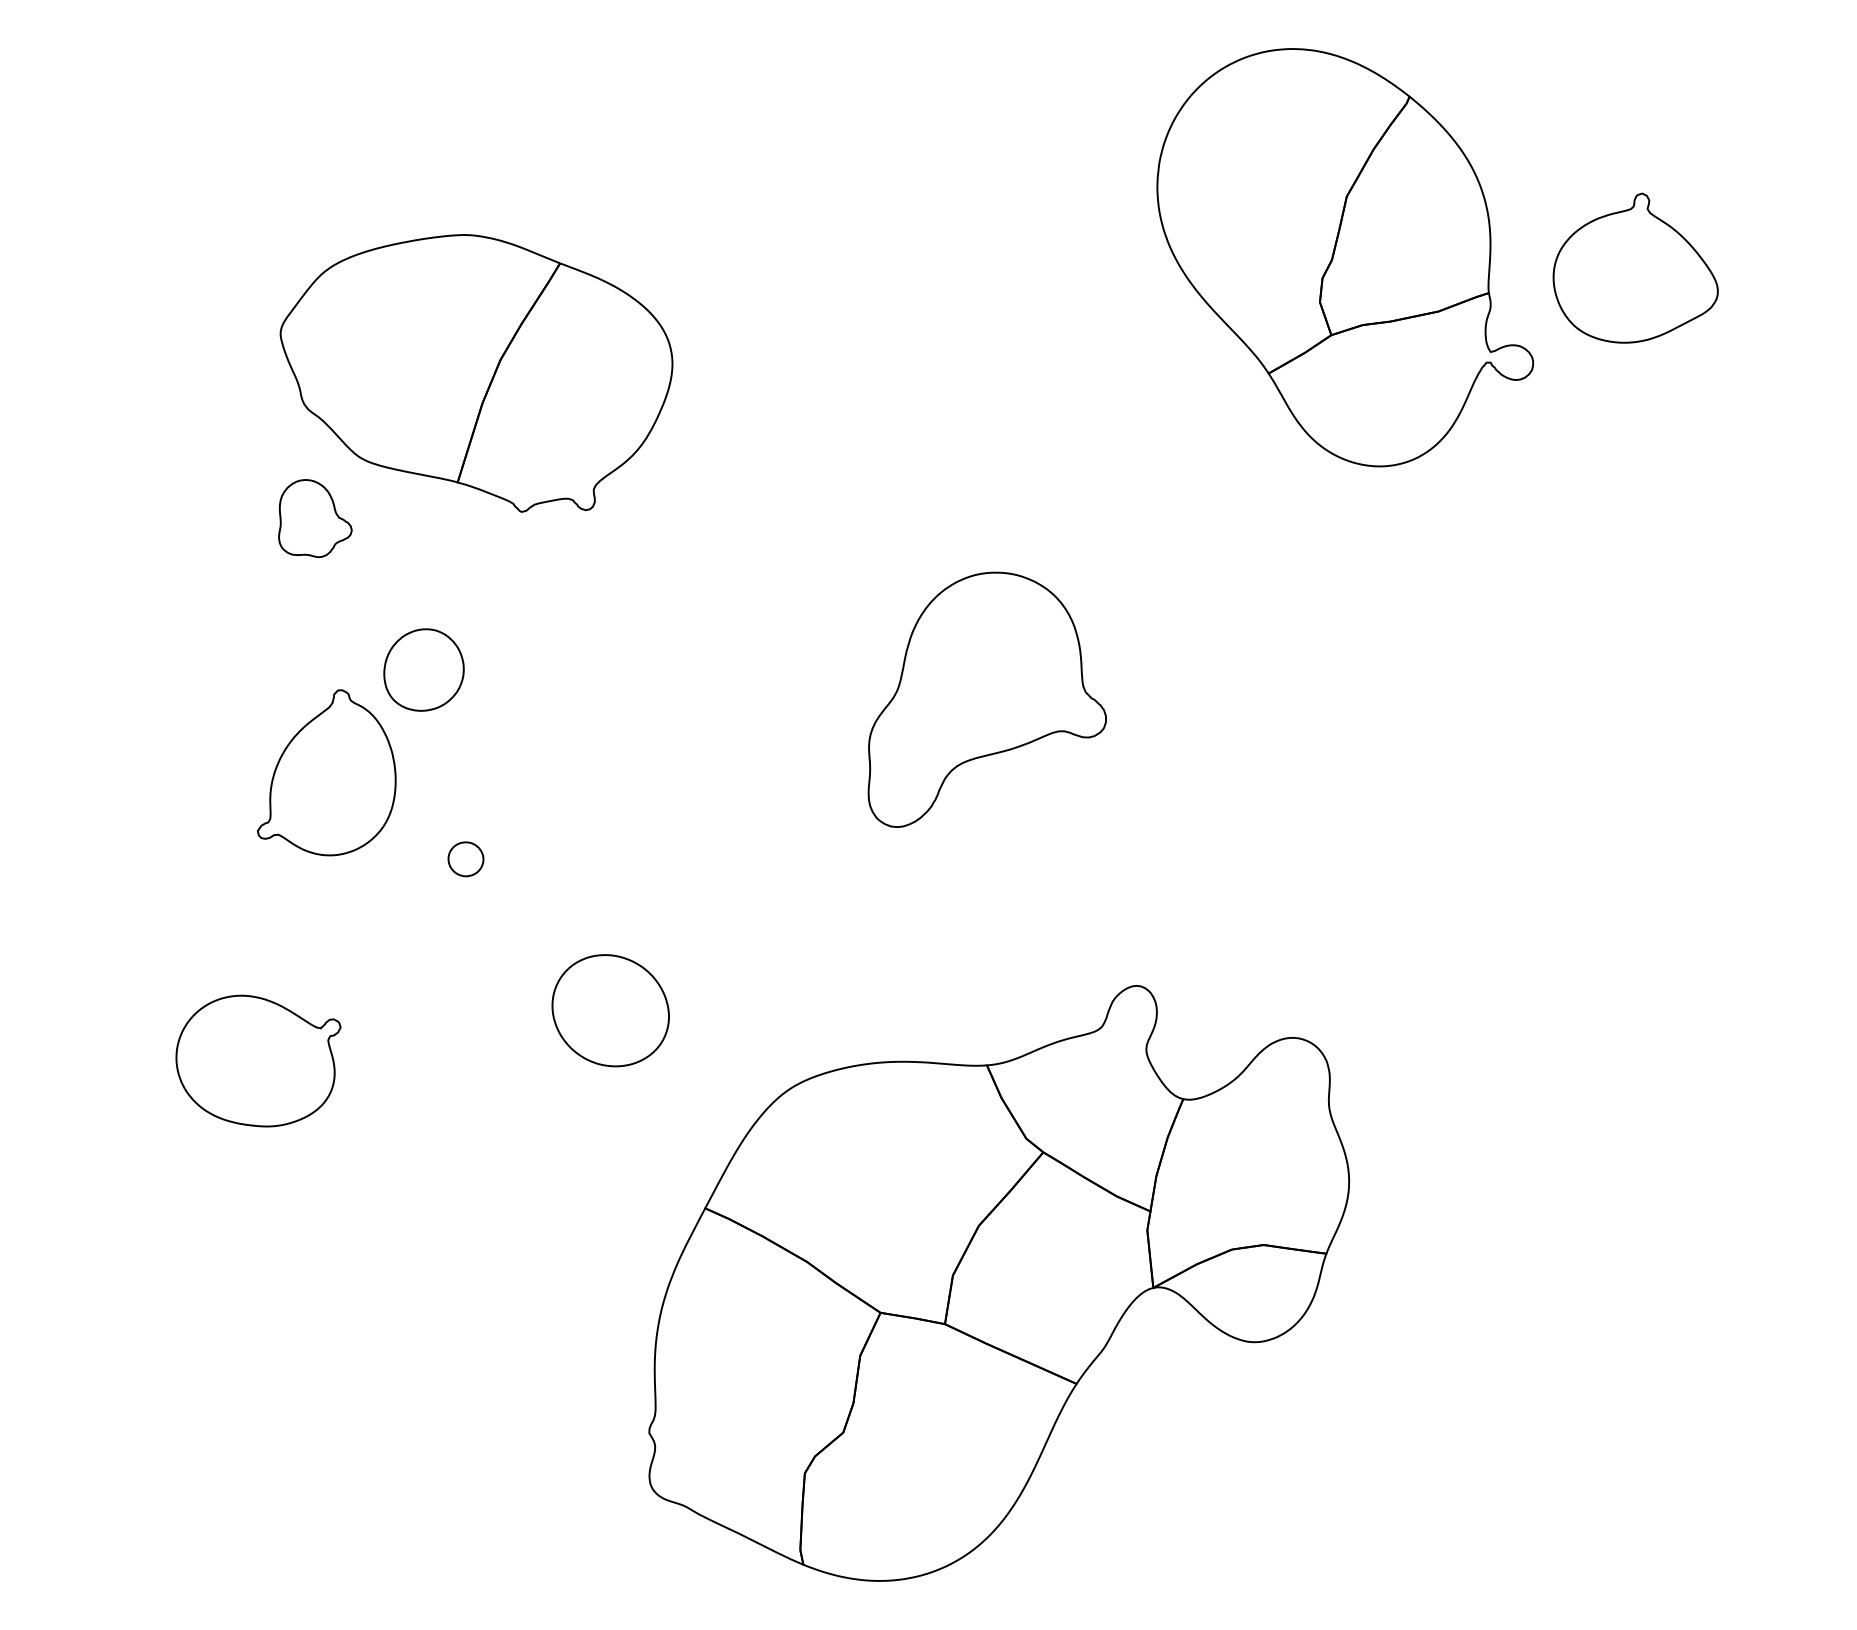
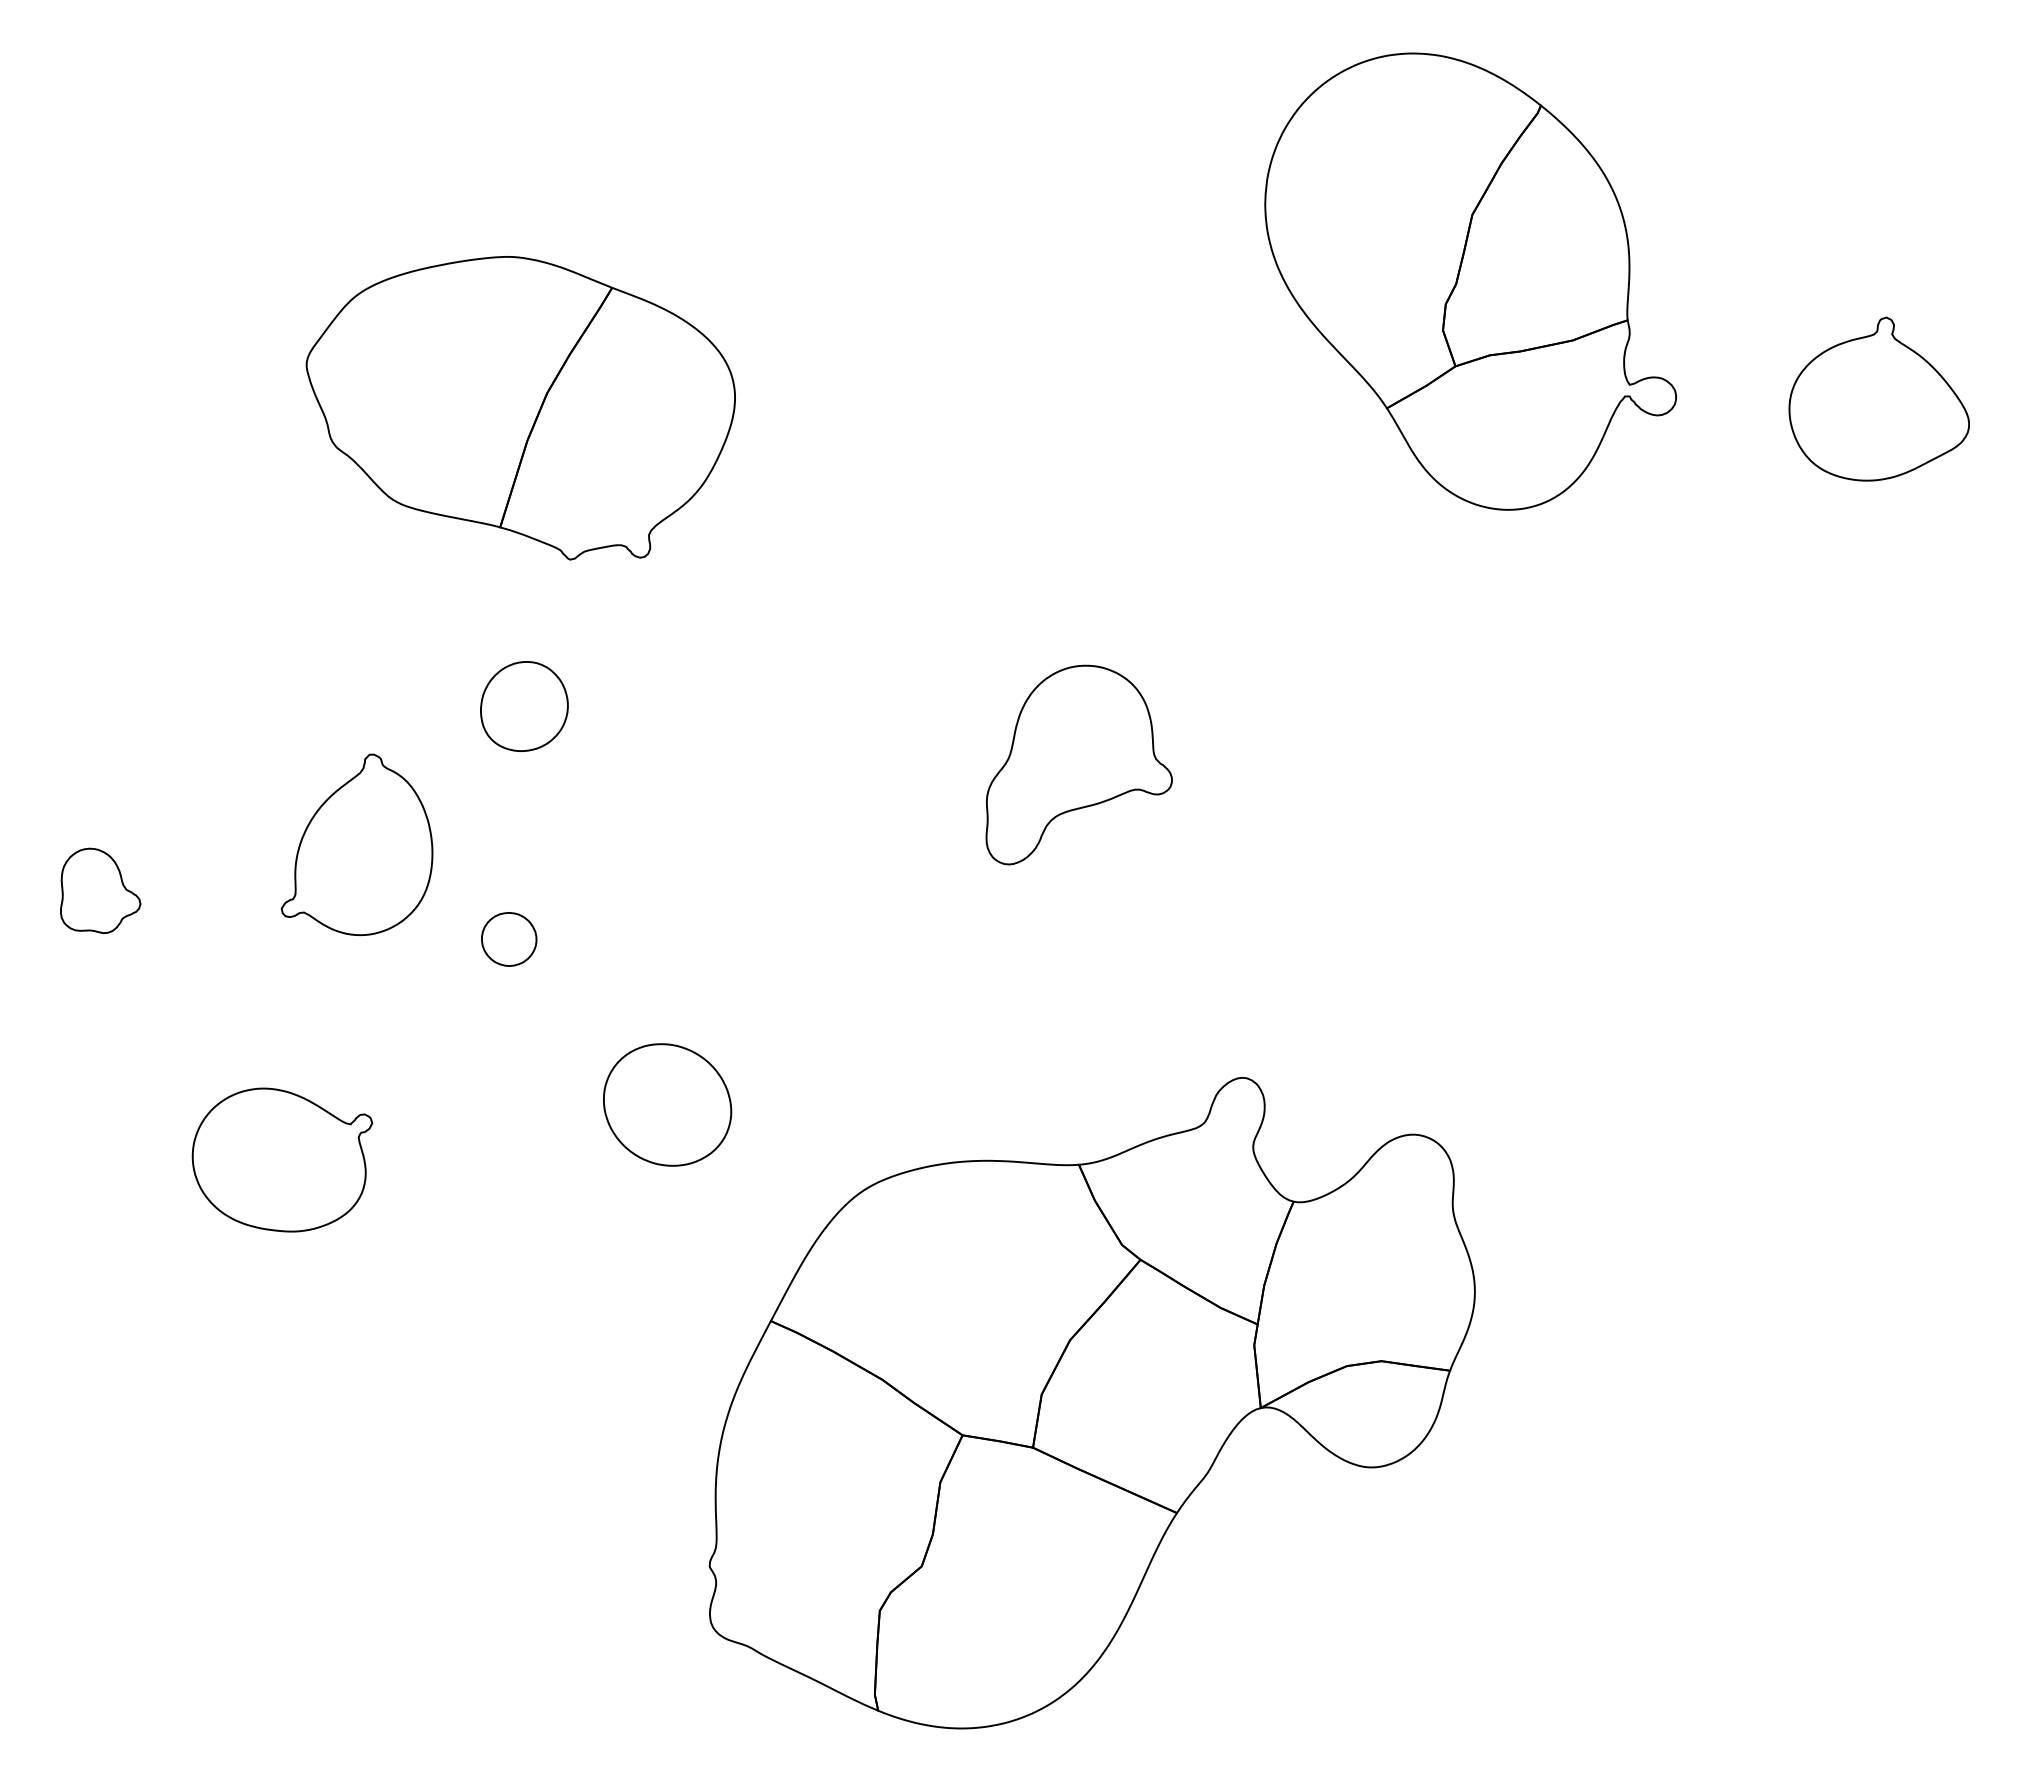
part: (1635, 267) -> (1878, 398), moved
part: (315, 518) -> (100, 890), moved
part: (424, 670) -> (524, 706), moved
part: (986, 699) -> (1078, 764), size x0.71
part: (466, 859) -> (509, 939), size x1.43

